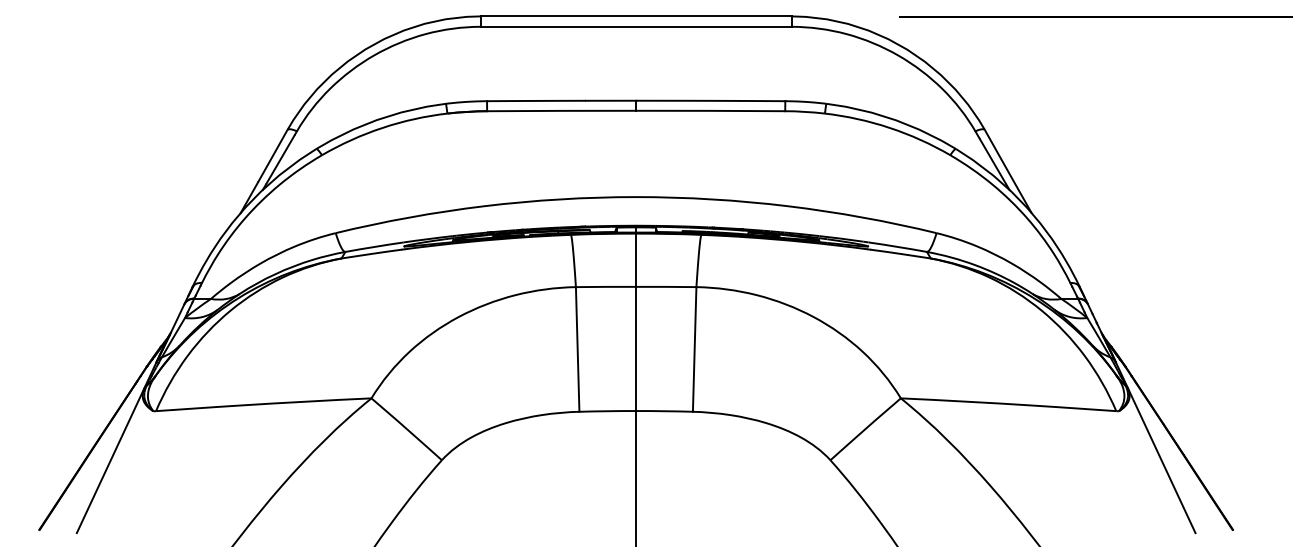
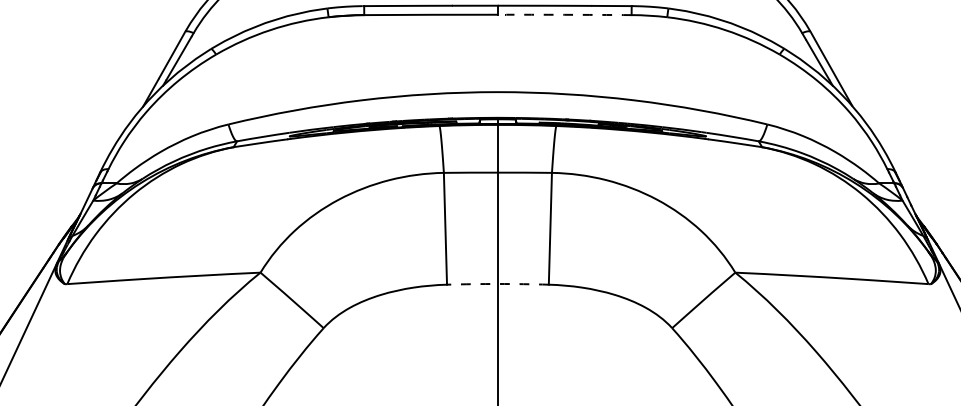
arc: (710, 110) -> (564, 14), solid -> dashed
arc: (636, 411) -> (498, 284), solid -> dashed

